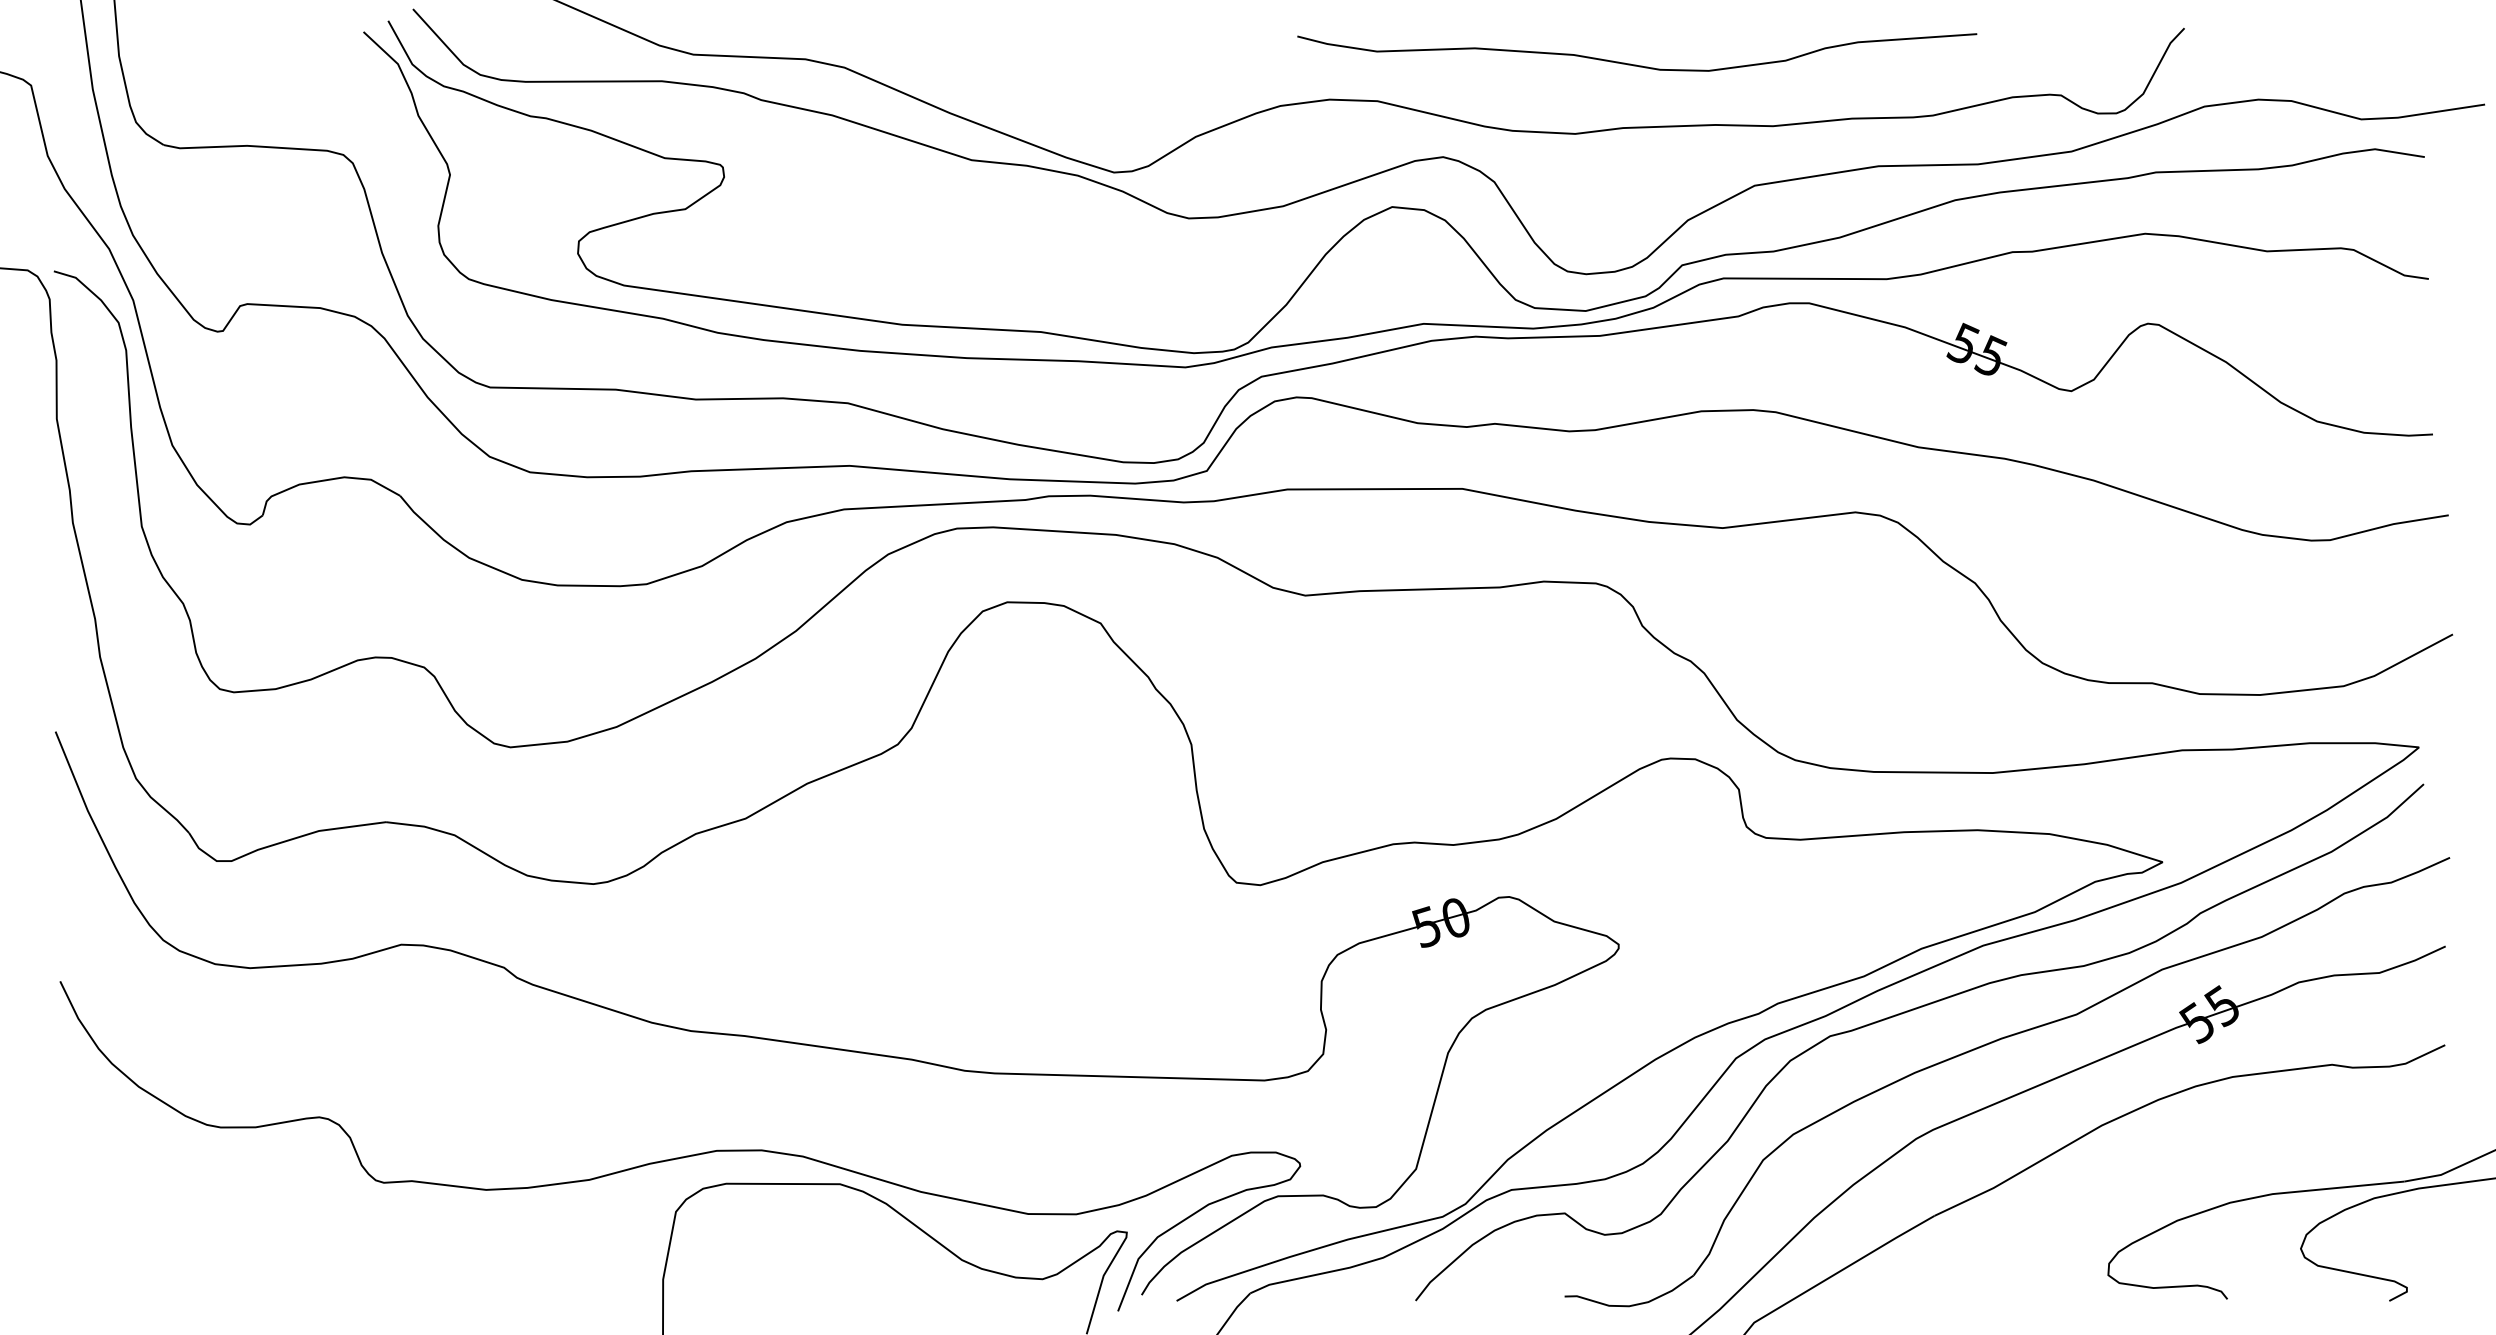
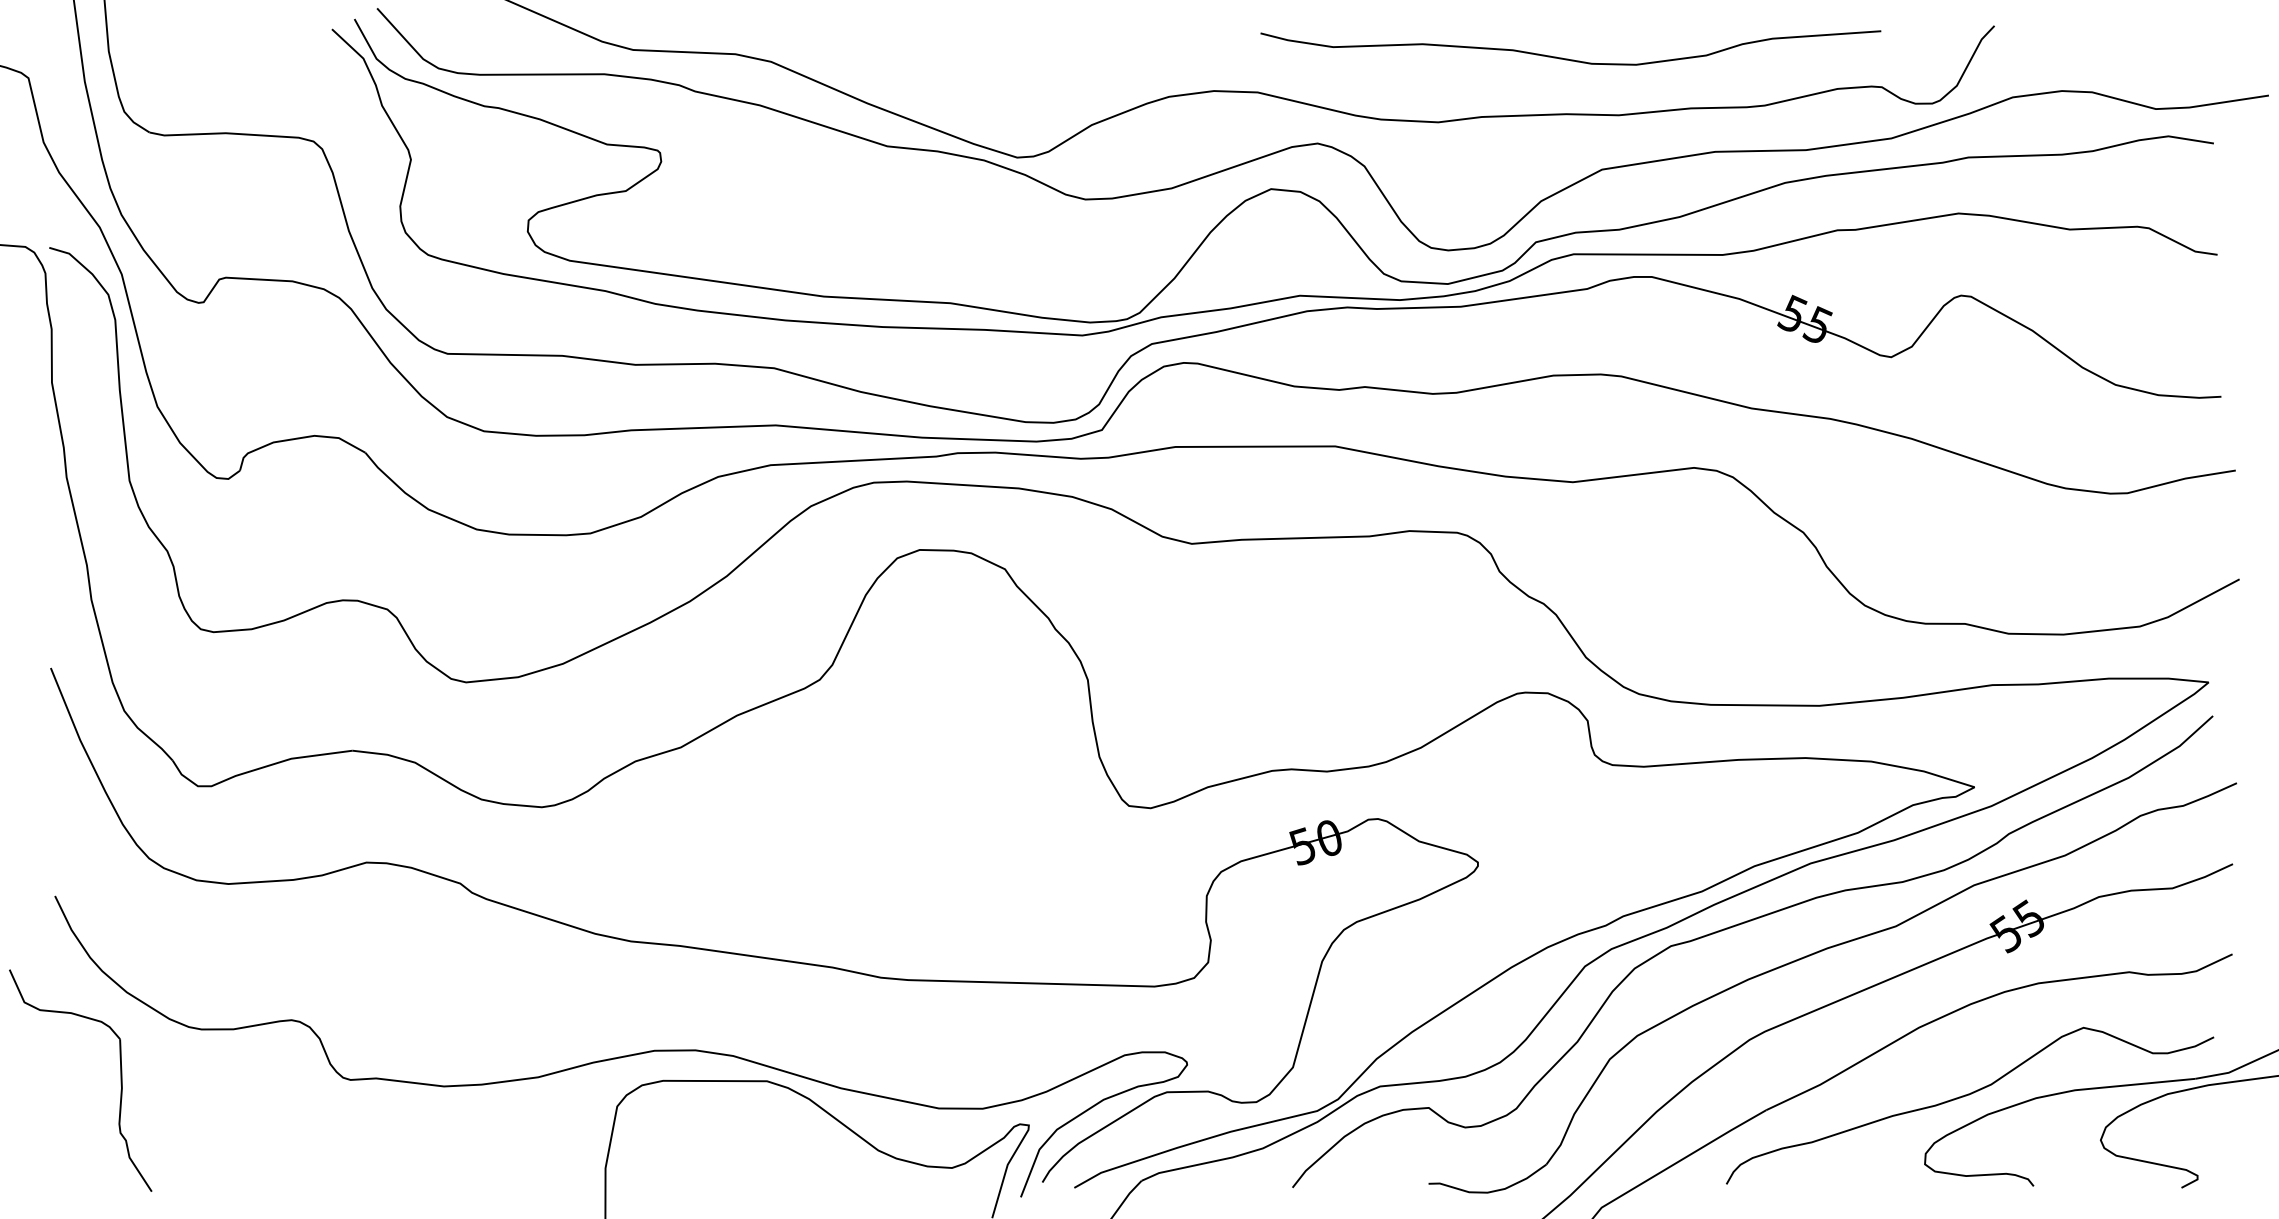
curve: (1634, 63) -> (1568, 58), moved
part: (131, 1183) -> (120, 1080), added
curve: (2153, 1200) -> (1966, 1096), added

